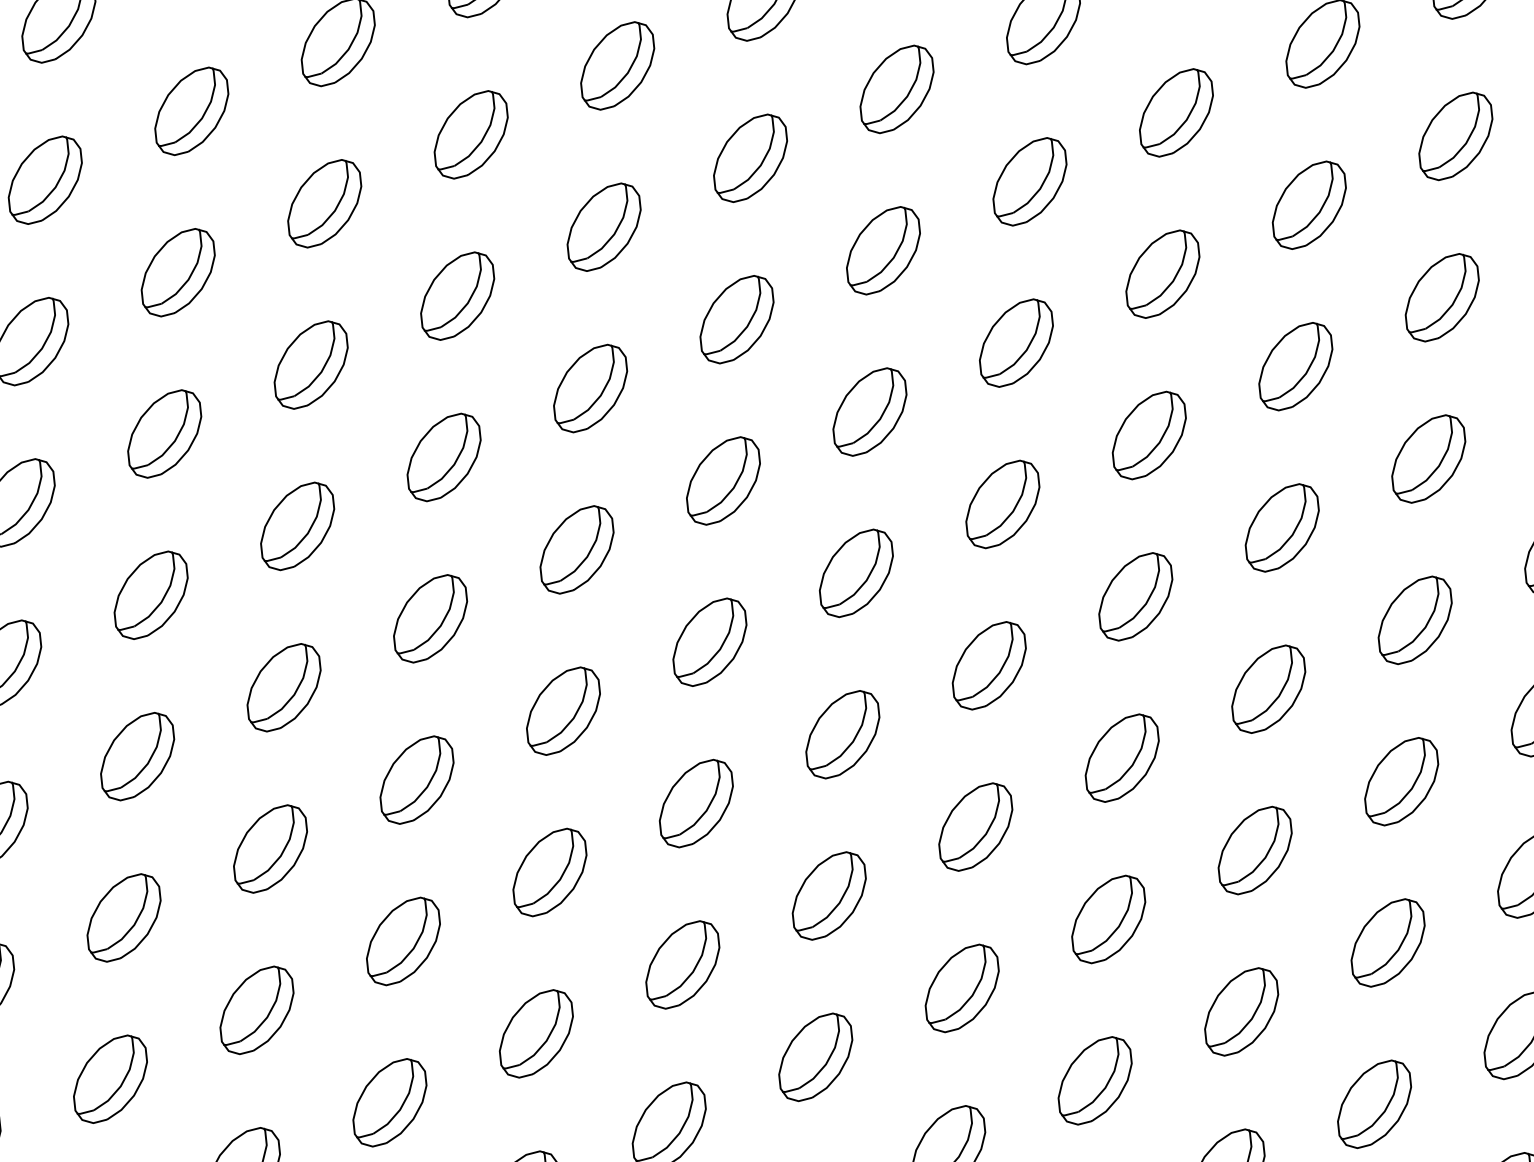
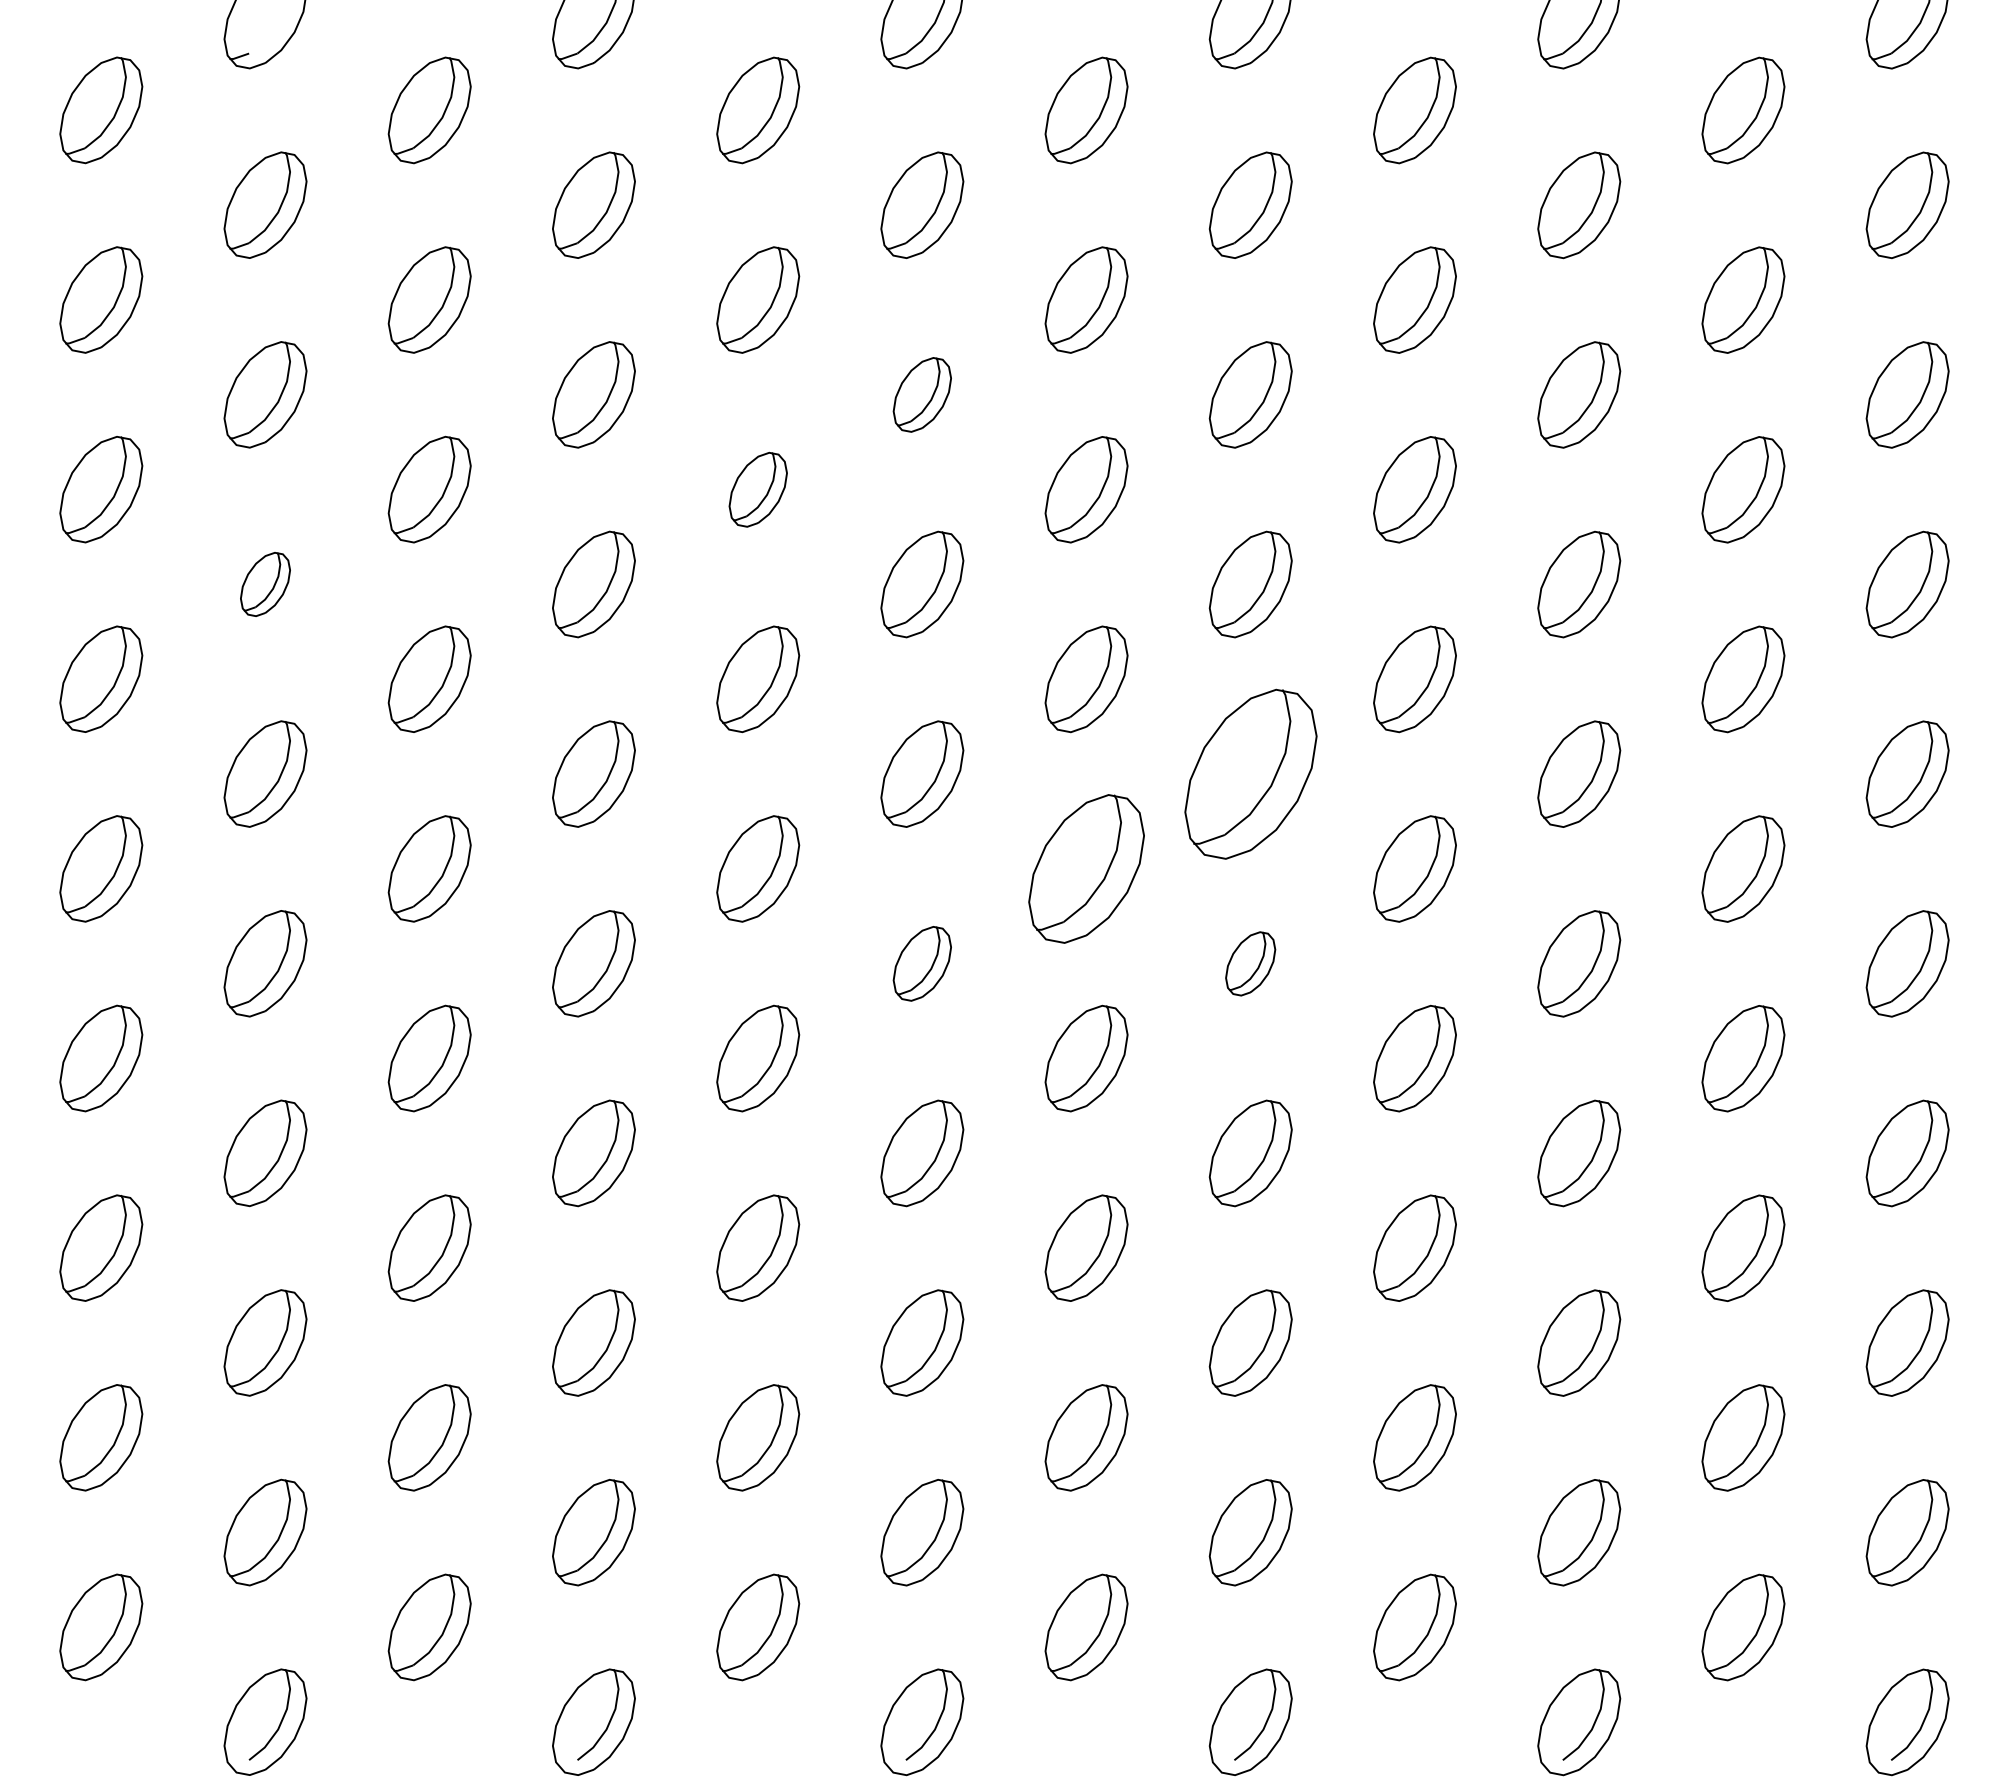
part: (750, 158) -> (922, 394), size x0.7
part: (604, 227) -> (758, 489), size x0.7
part: (178, 272) -> (265, 584), size x0.6
part: (1002, 503) -> (1250, 773), size x1.6
part: (856, 572) -> (1086, 868), size x1.4
part: (710, 642) -> (922, 963), size x0.7
part: (989, 665) -> (1250, 963), size x0.6

